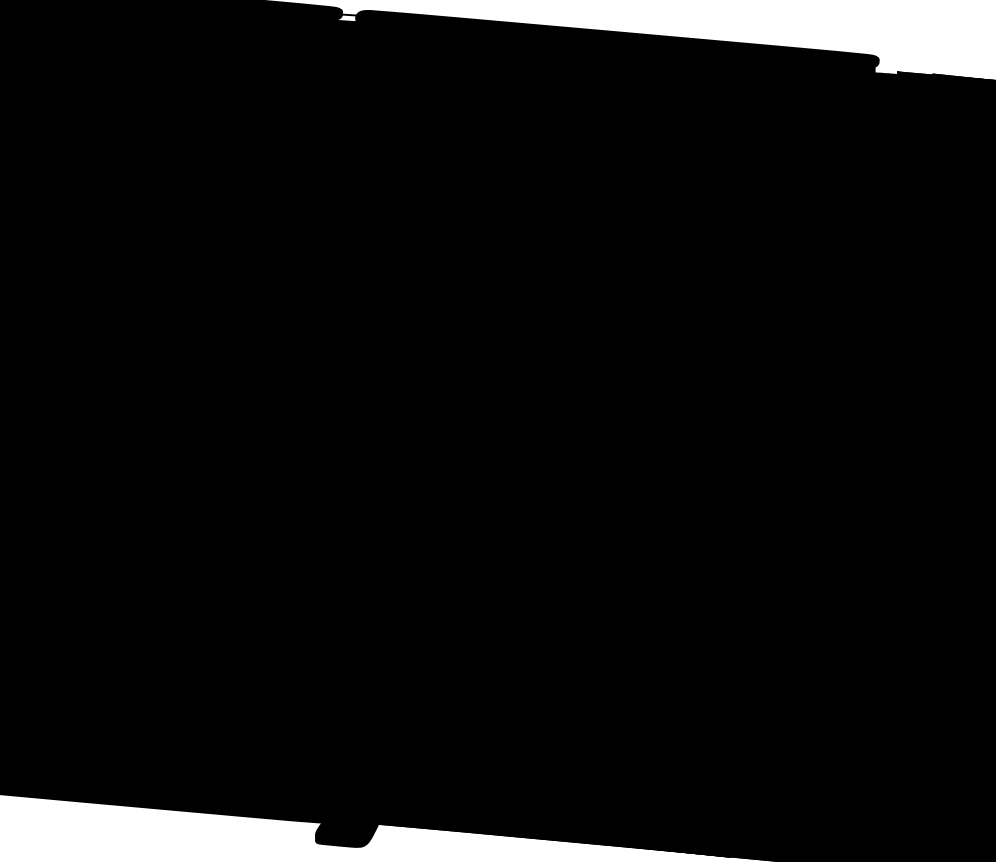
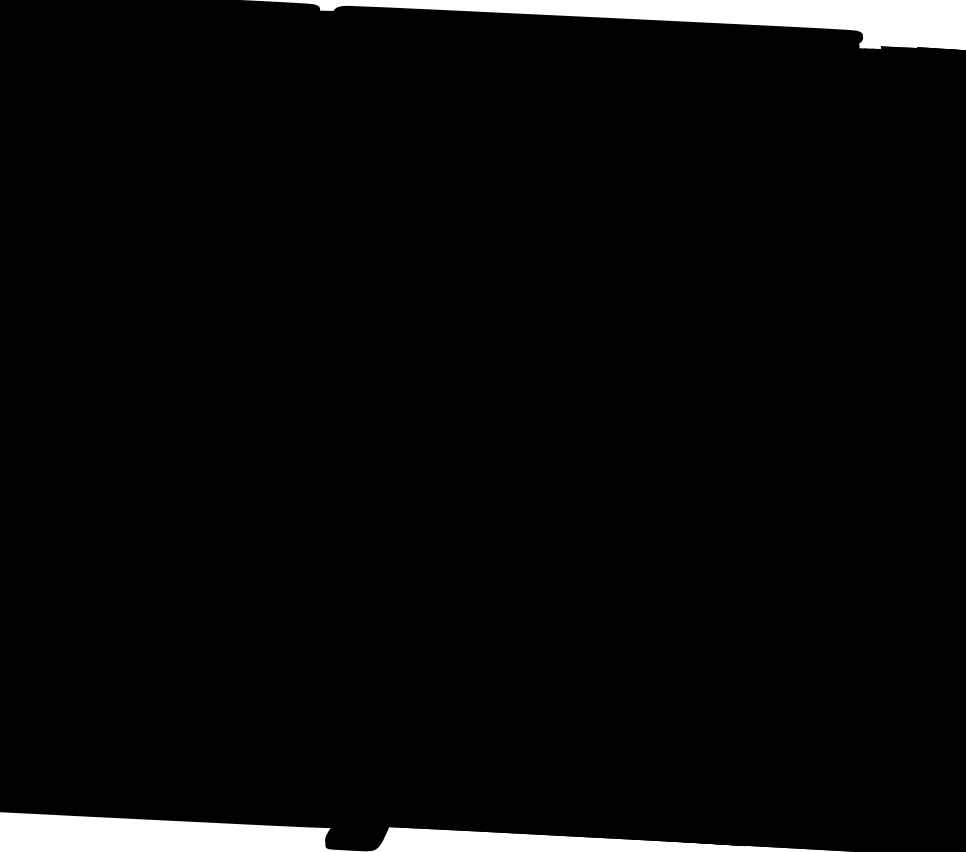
fill: (346, 18) -> (323, 15), added

